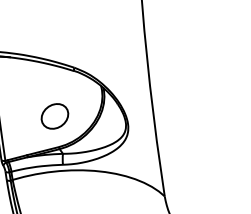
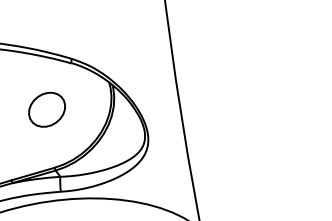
part: (54, 116) -> (46, 109), moved

